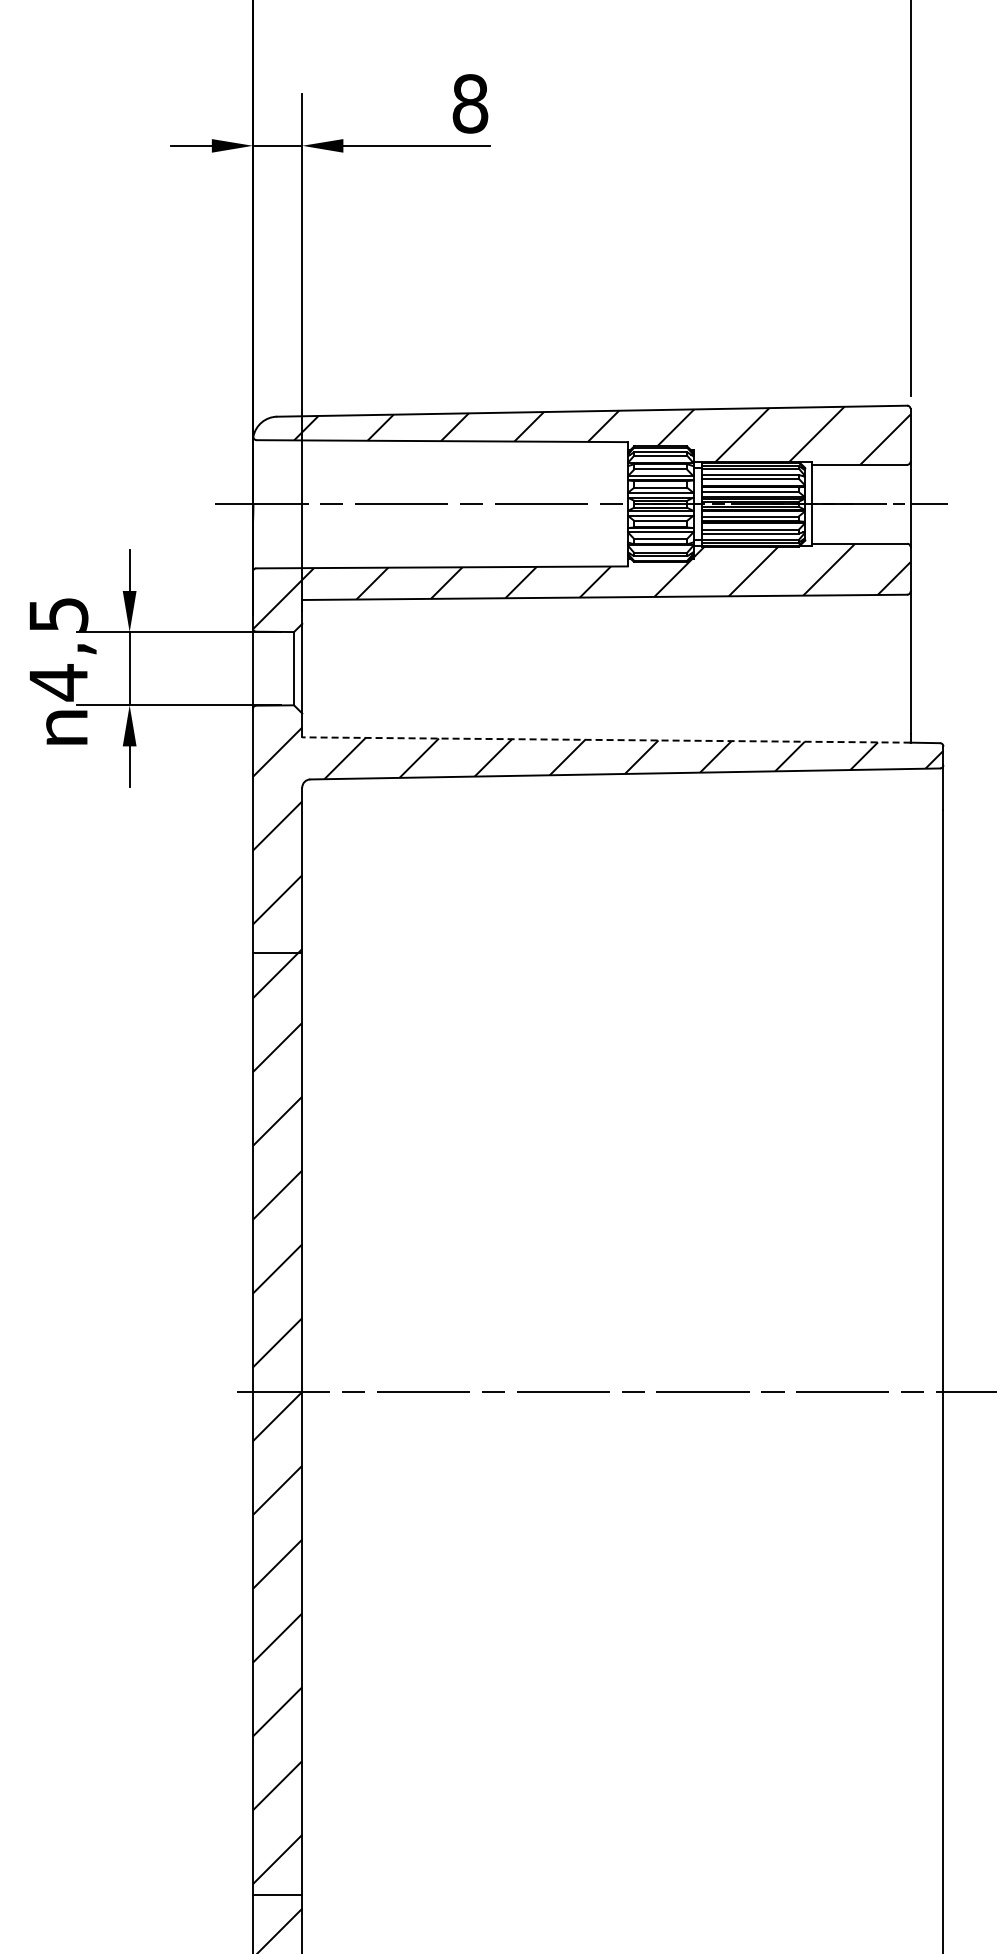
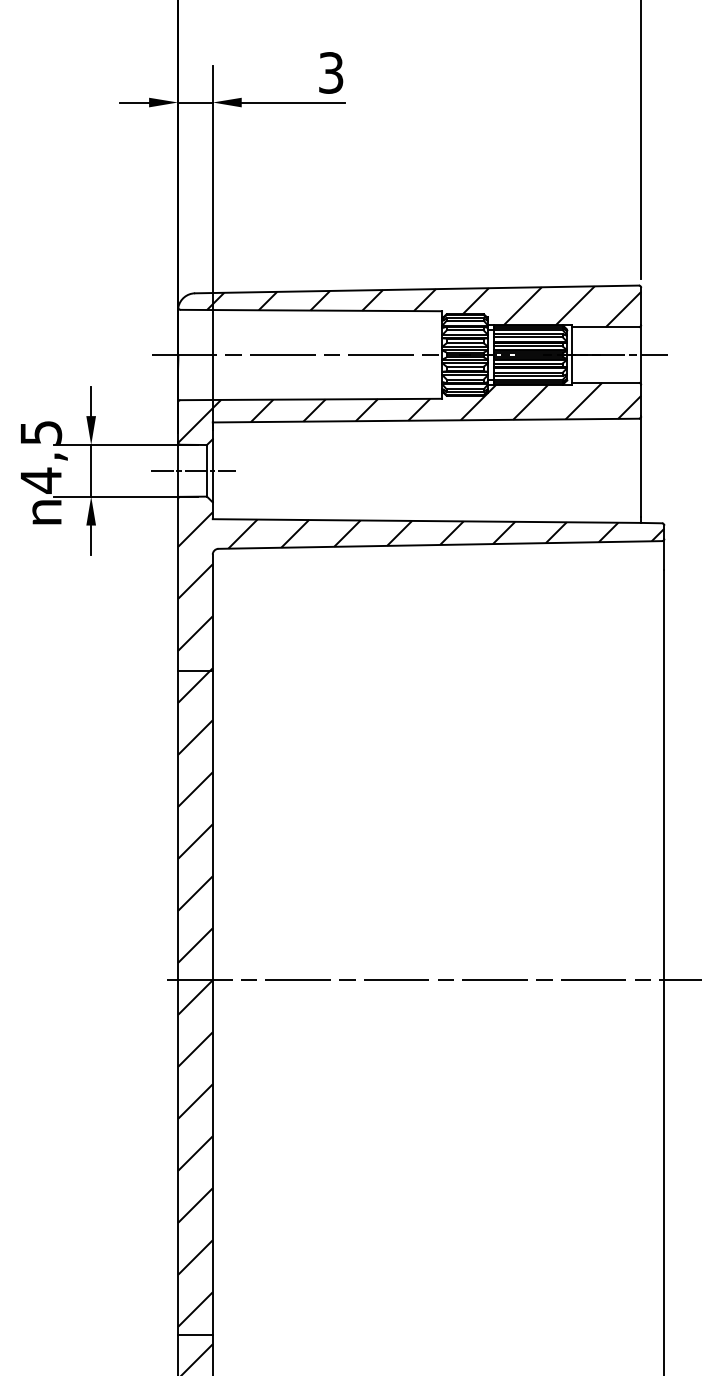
text: (470, 103) -> (331, 72), 8 -> 3
line: (275, 668) -> (193, 470), added
line: (605, 740) -> (426, 521), dashed -> solid

